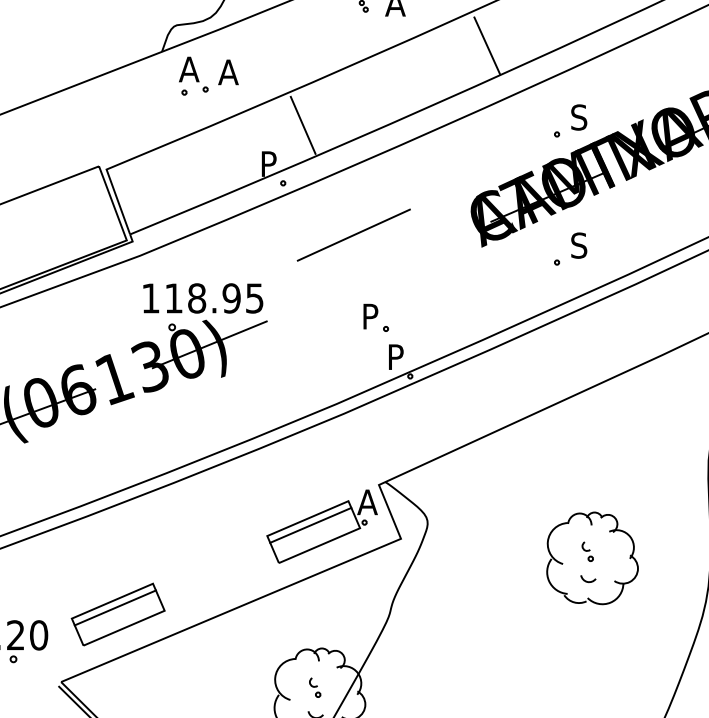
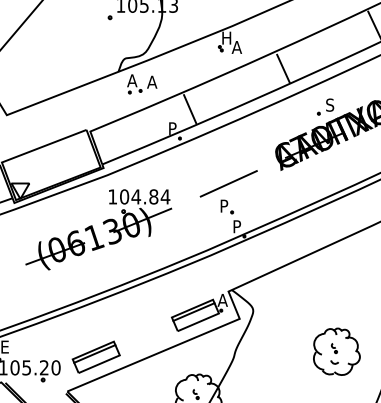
line: (353, 234) -> (228, 183), moved
part: (570, 248) -> (325, 171), removed
text: (215, 297) -> (145, 196), 118.95 -> 104.84
part: (591, 557) -> (336, 351), moved

